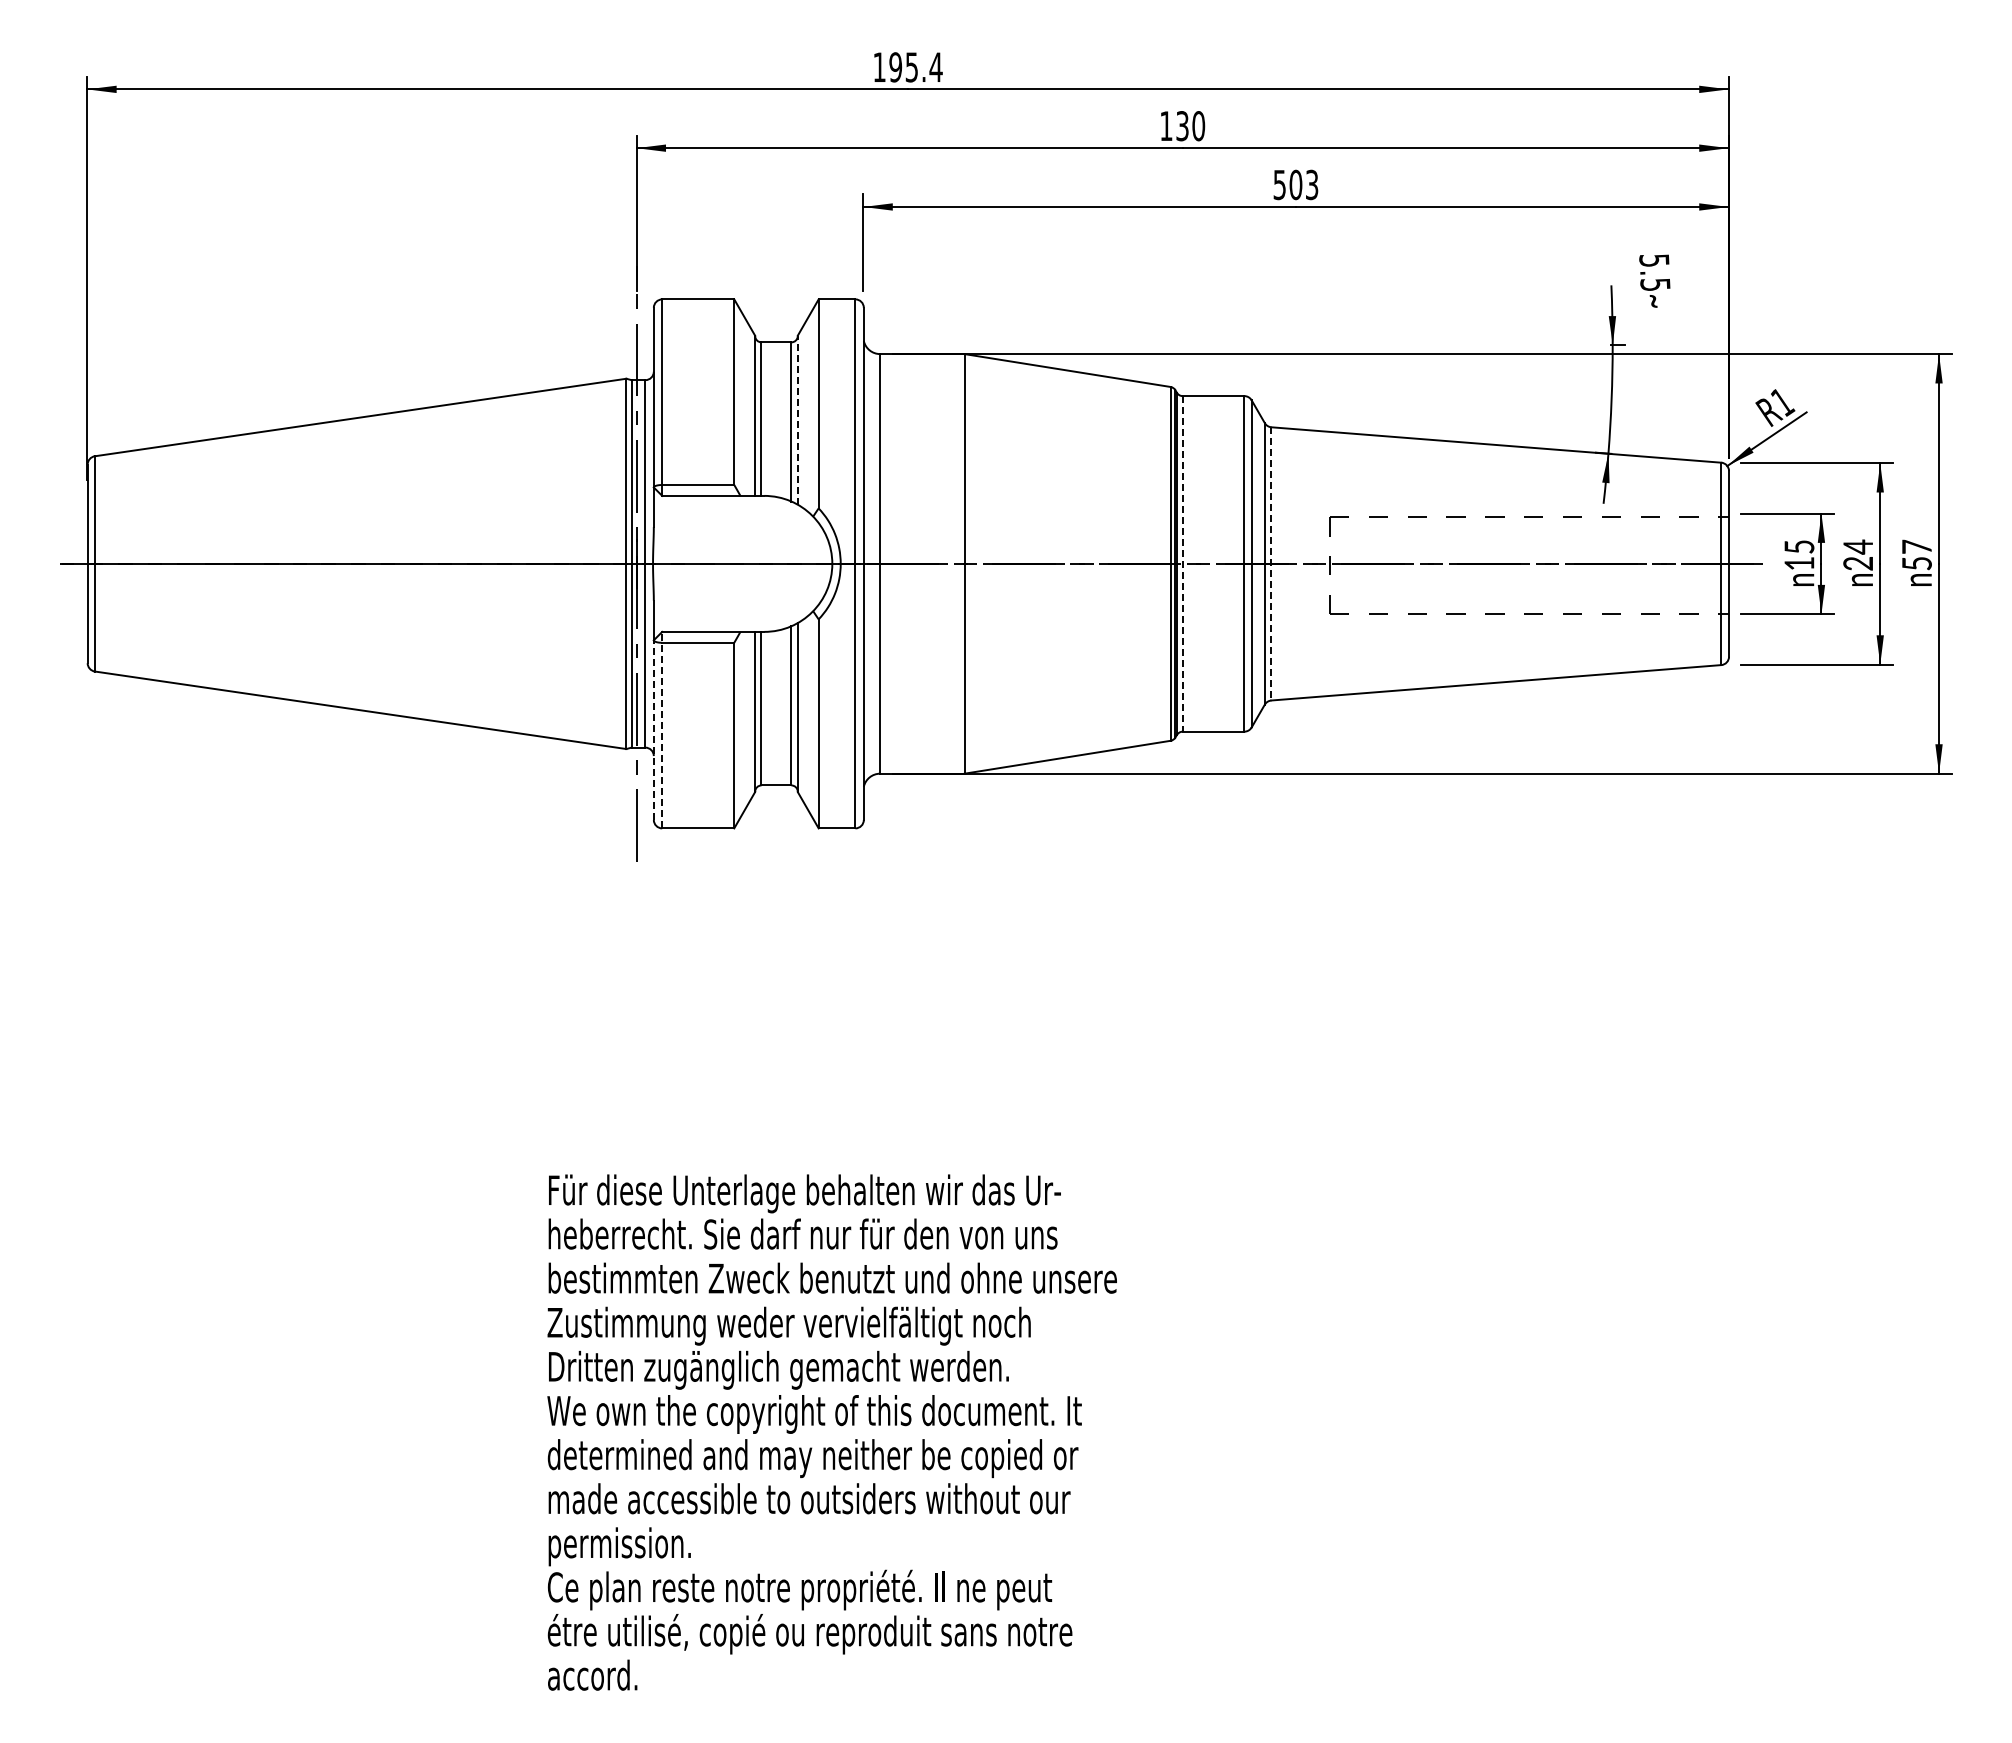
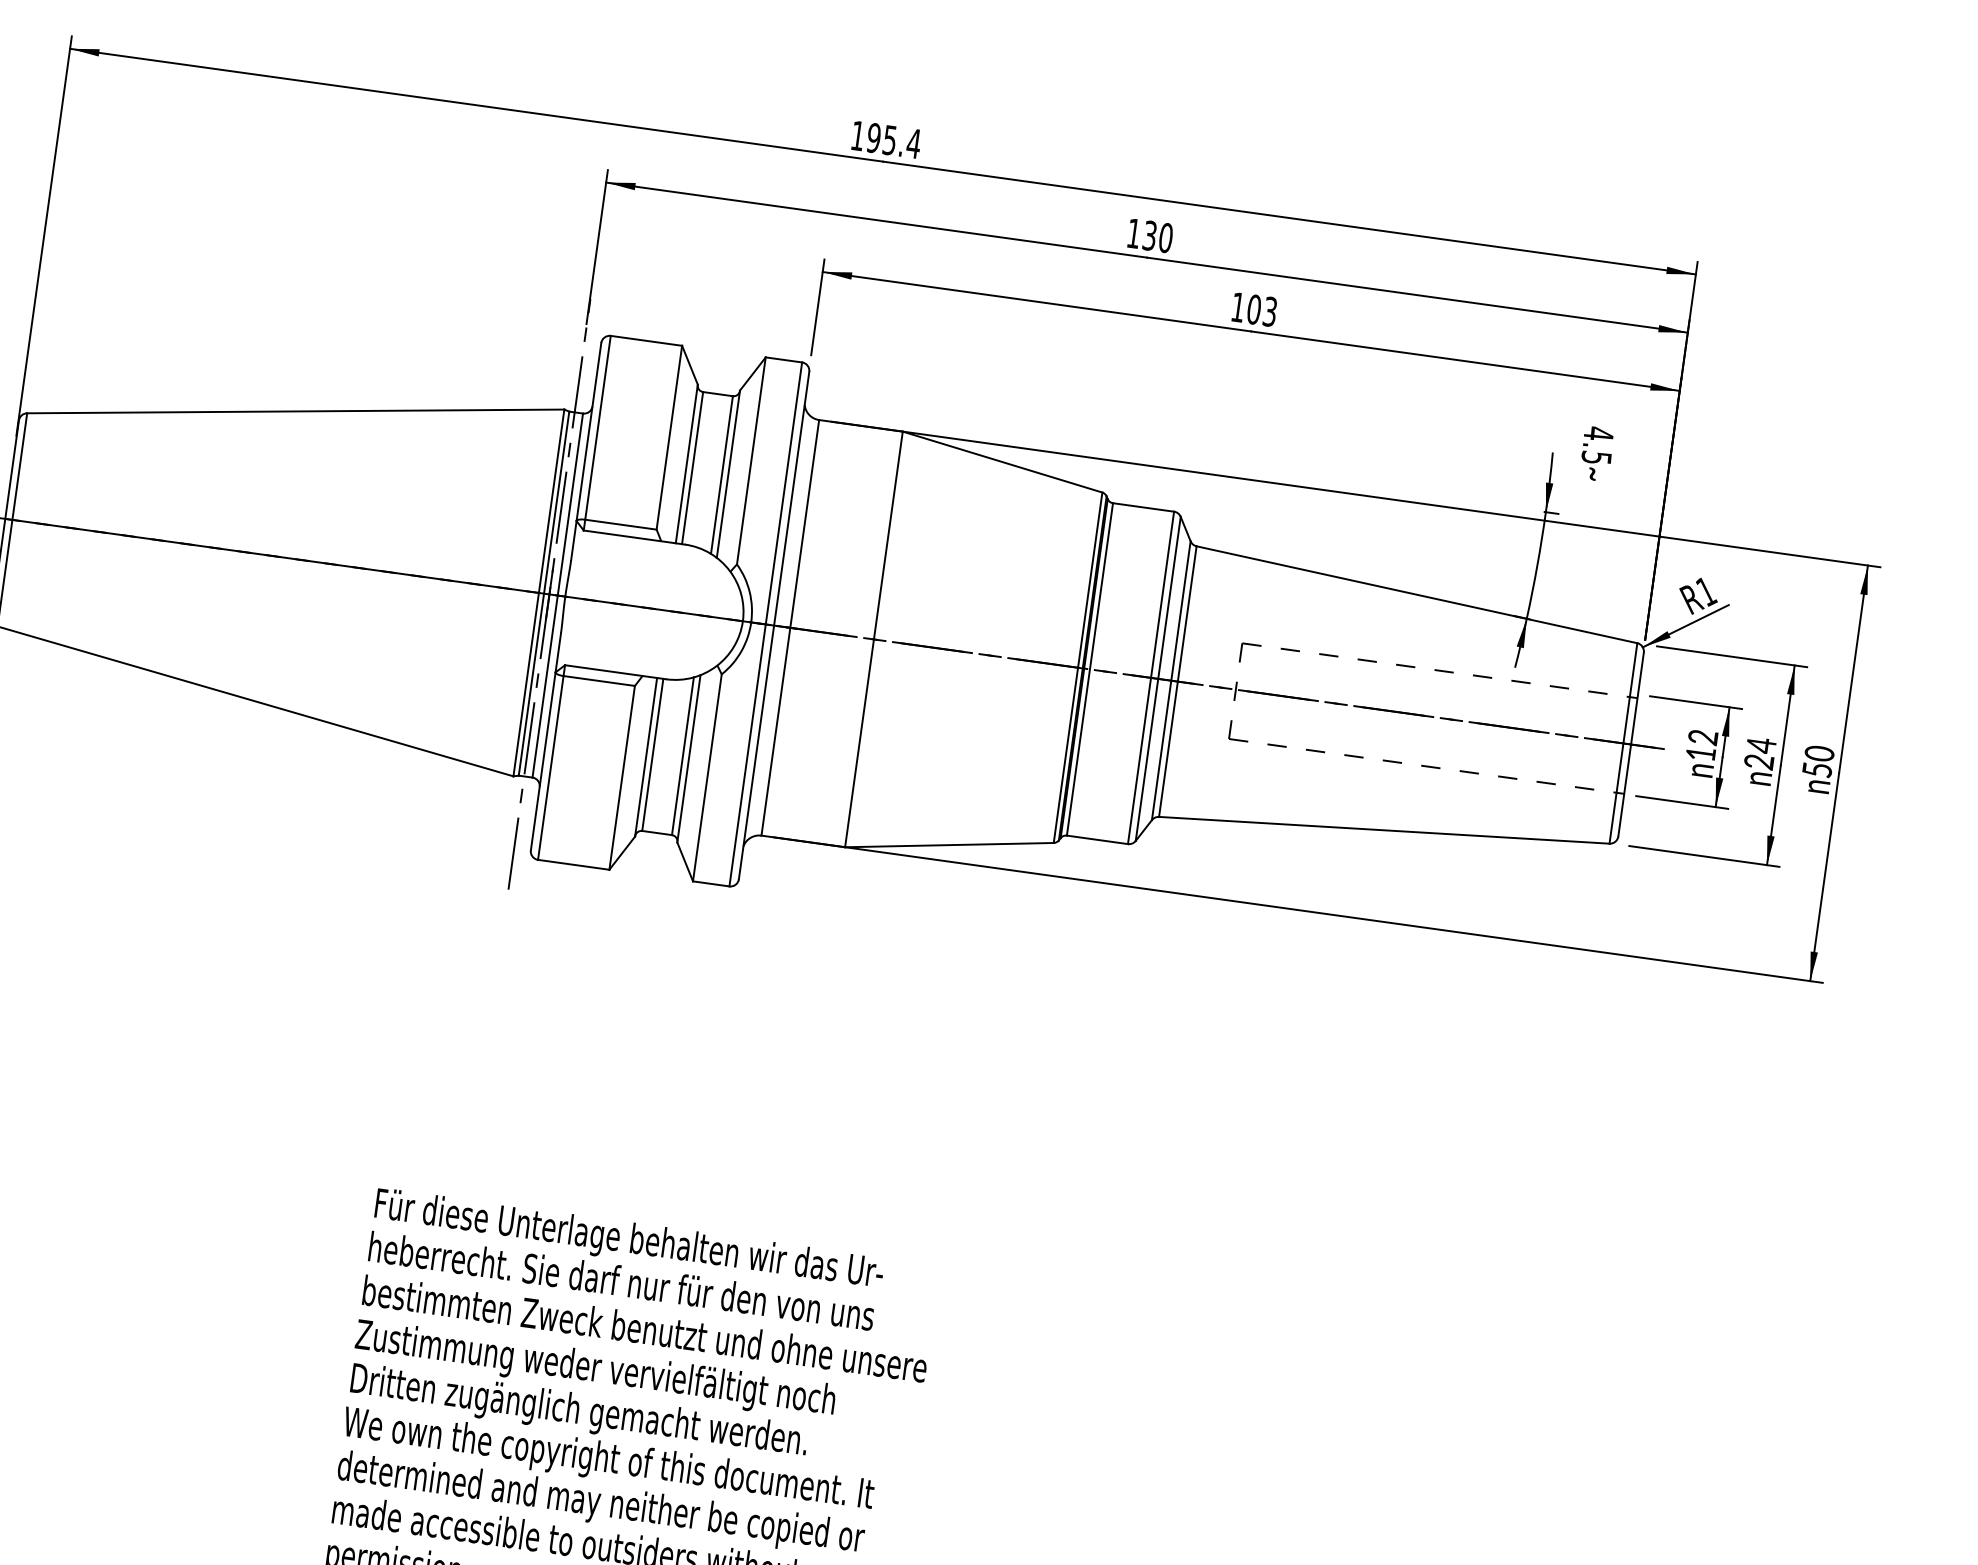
text: (1279, 185) -> (1237, 307), 503 -> 103
text: (1654, 260) -> (1598, 433), 5.5 -> 4.5
line: (797, 419) -> (728, 473), dashed -> solid
text: (1799, 546) -> (1703, 736), 15 -> 12
text: (1916, 546) -> (1819, 753), 57 -> 50
line: (1182, 563) -> (1089, 668), dashed -> solid
line: (1271, 563) -> (1177, 681), dashed -> solid
line: (662, 729) -> (551, 761), dashed -> solid
line: (653, 730) -> (542, 761), dashed -> solid

